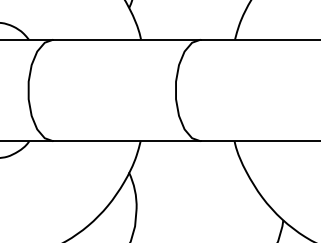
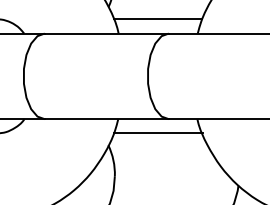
line: (187, 22) -> (157, 19), added
line: (187, 158) -> (157, 133), added

